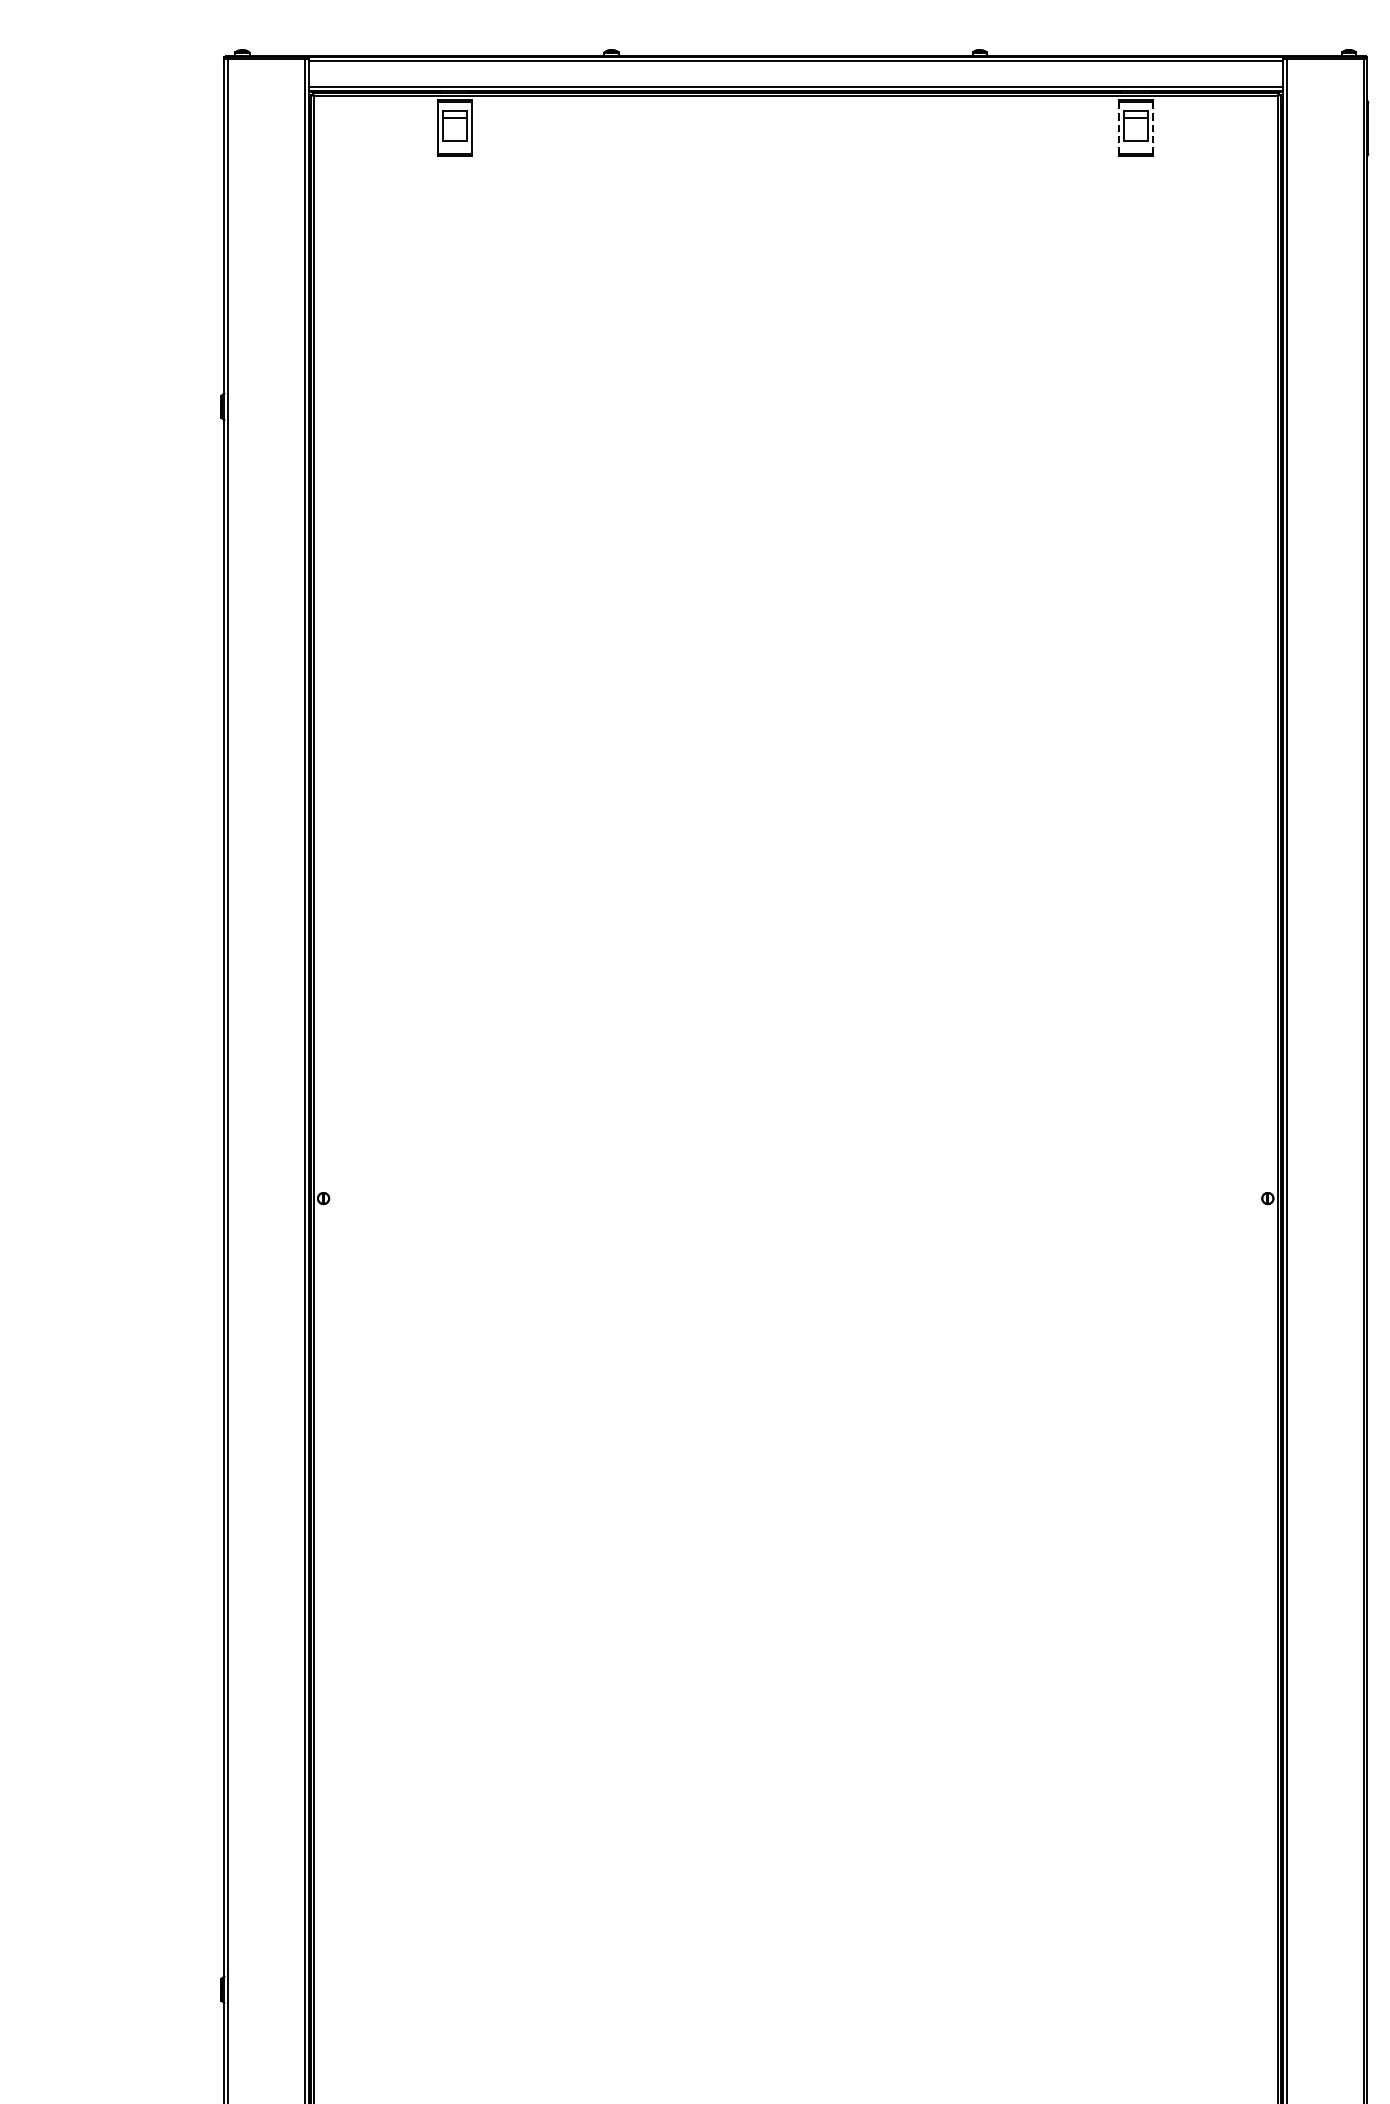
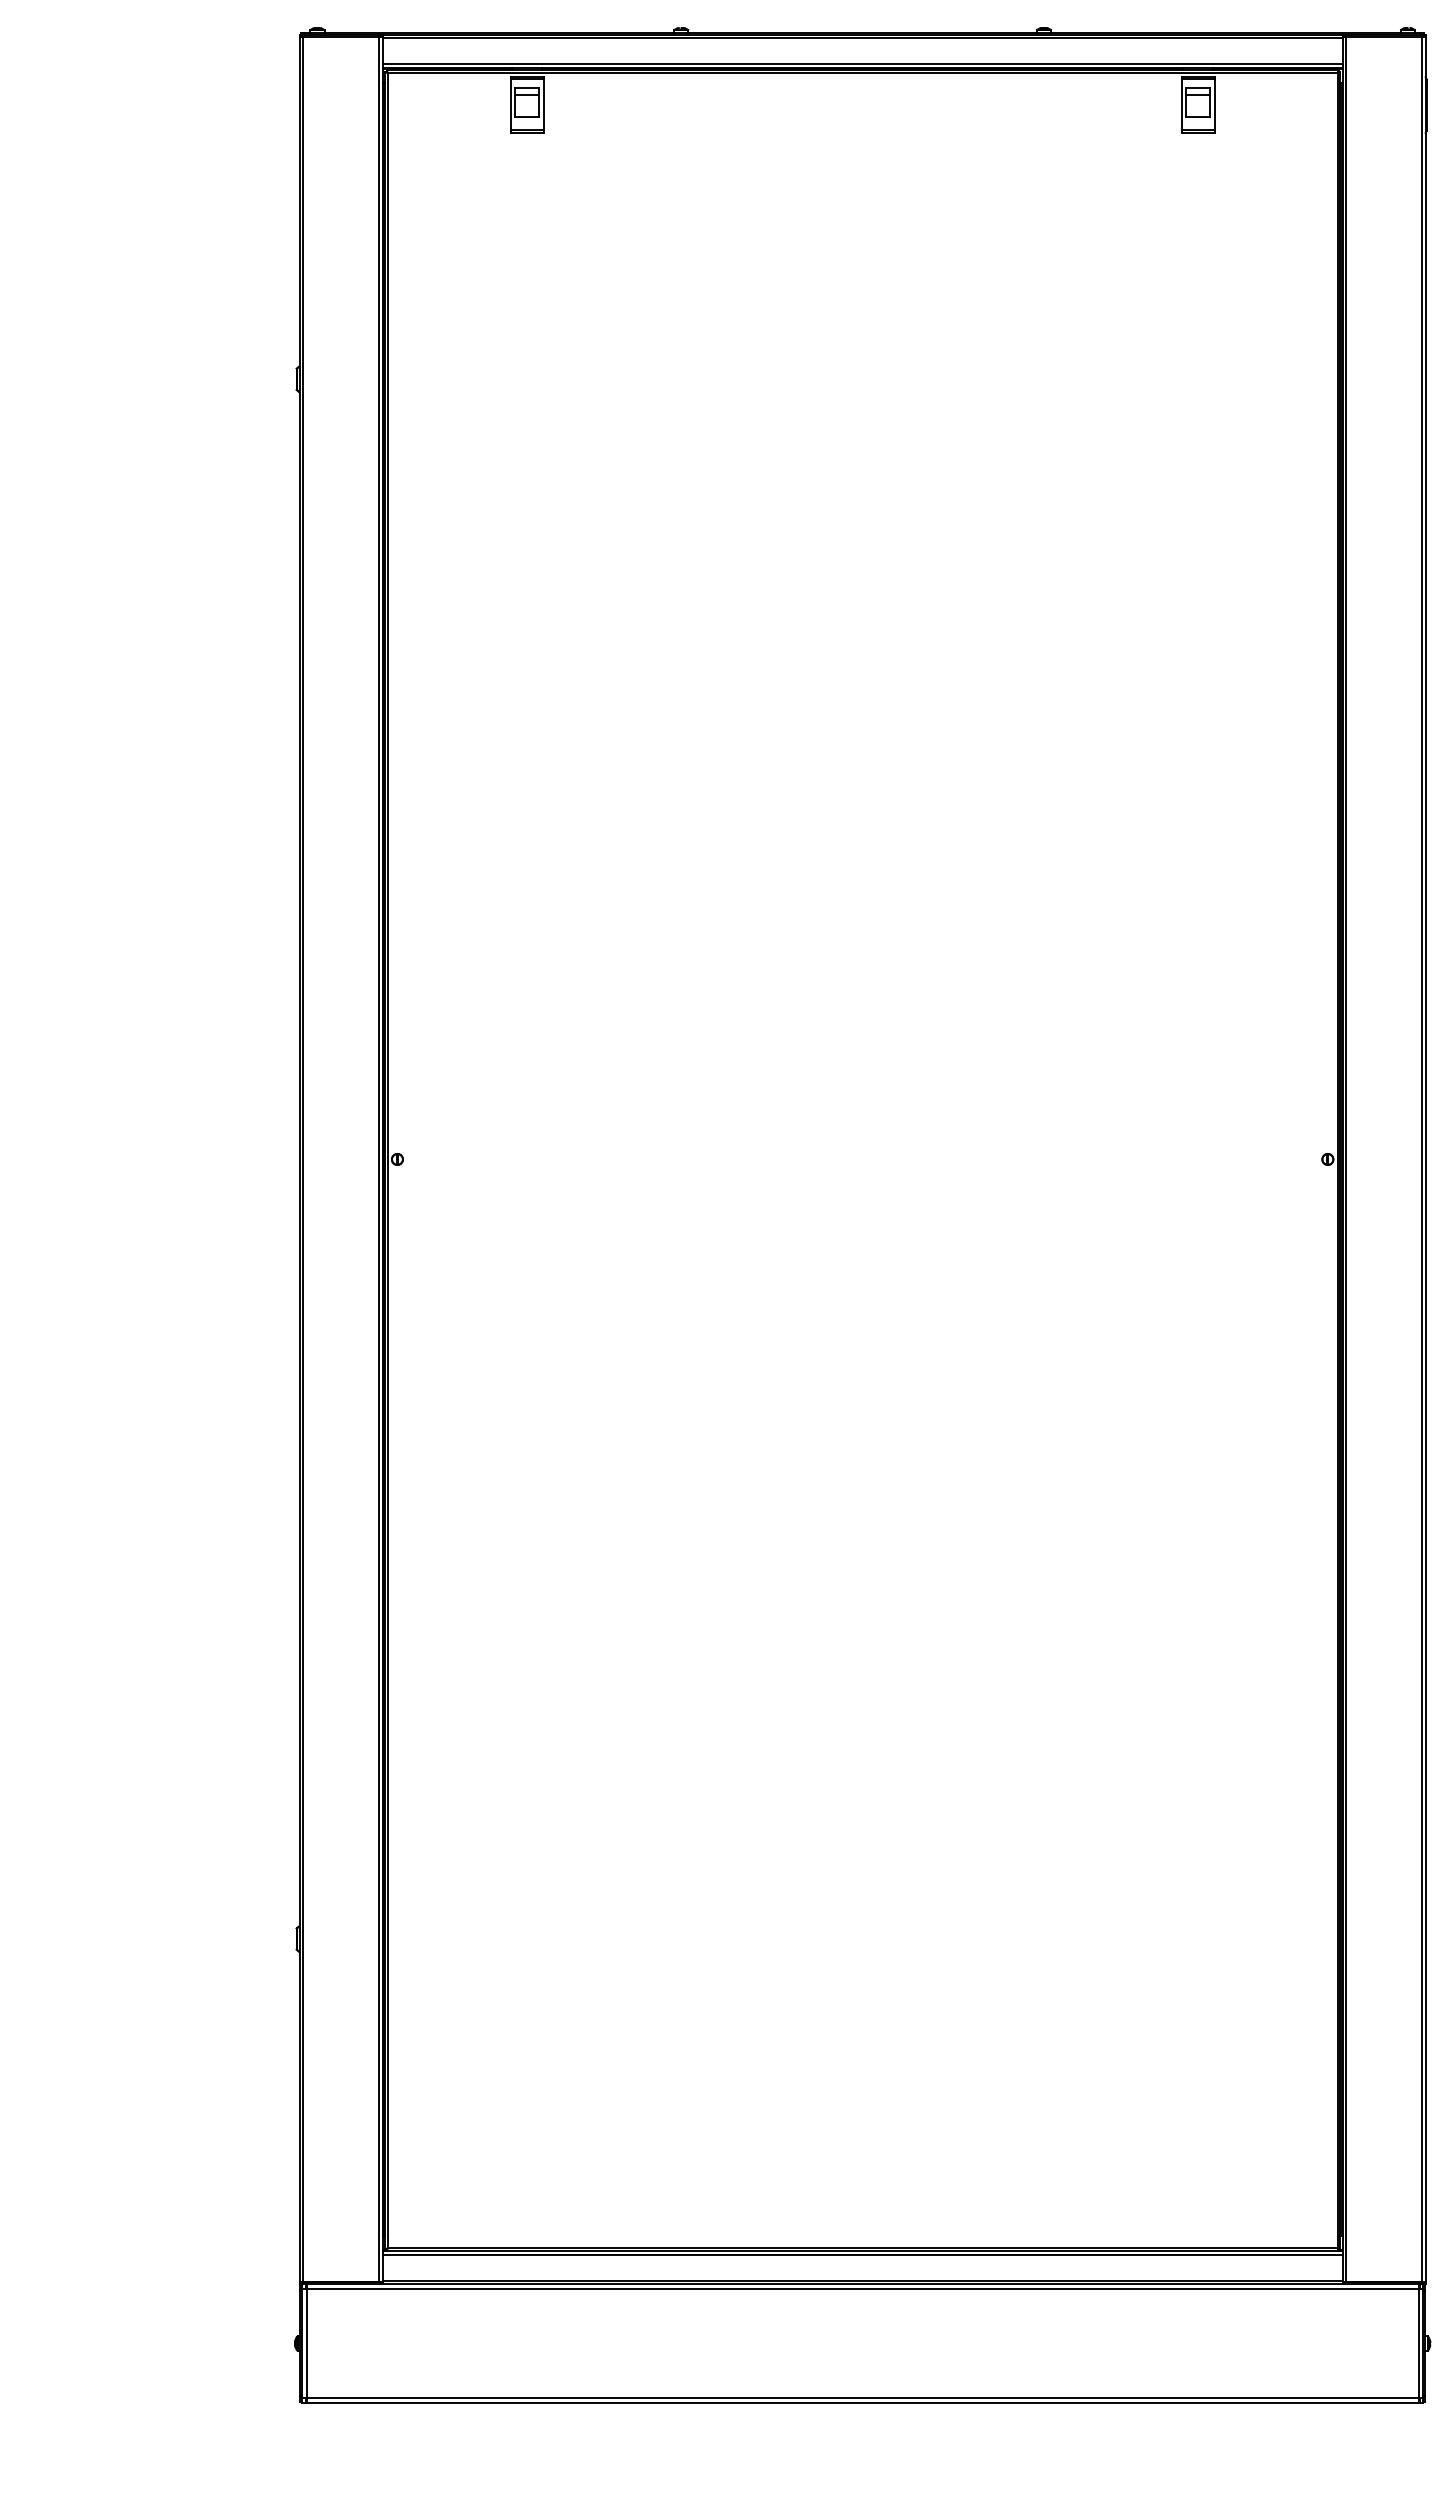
line: (1119, 128) -> (1181, 105), dashed -> solid
line: (1152, 128) -> (1214, 105), dashed -> solid

